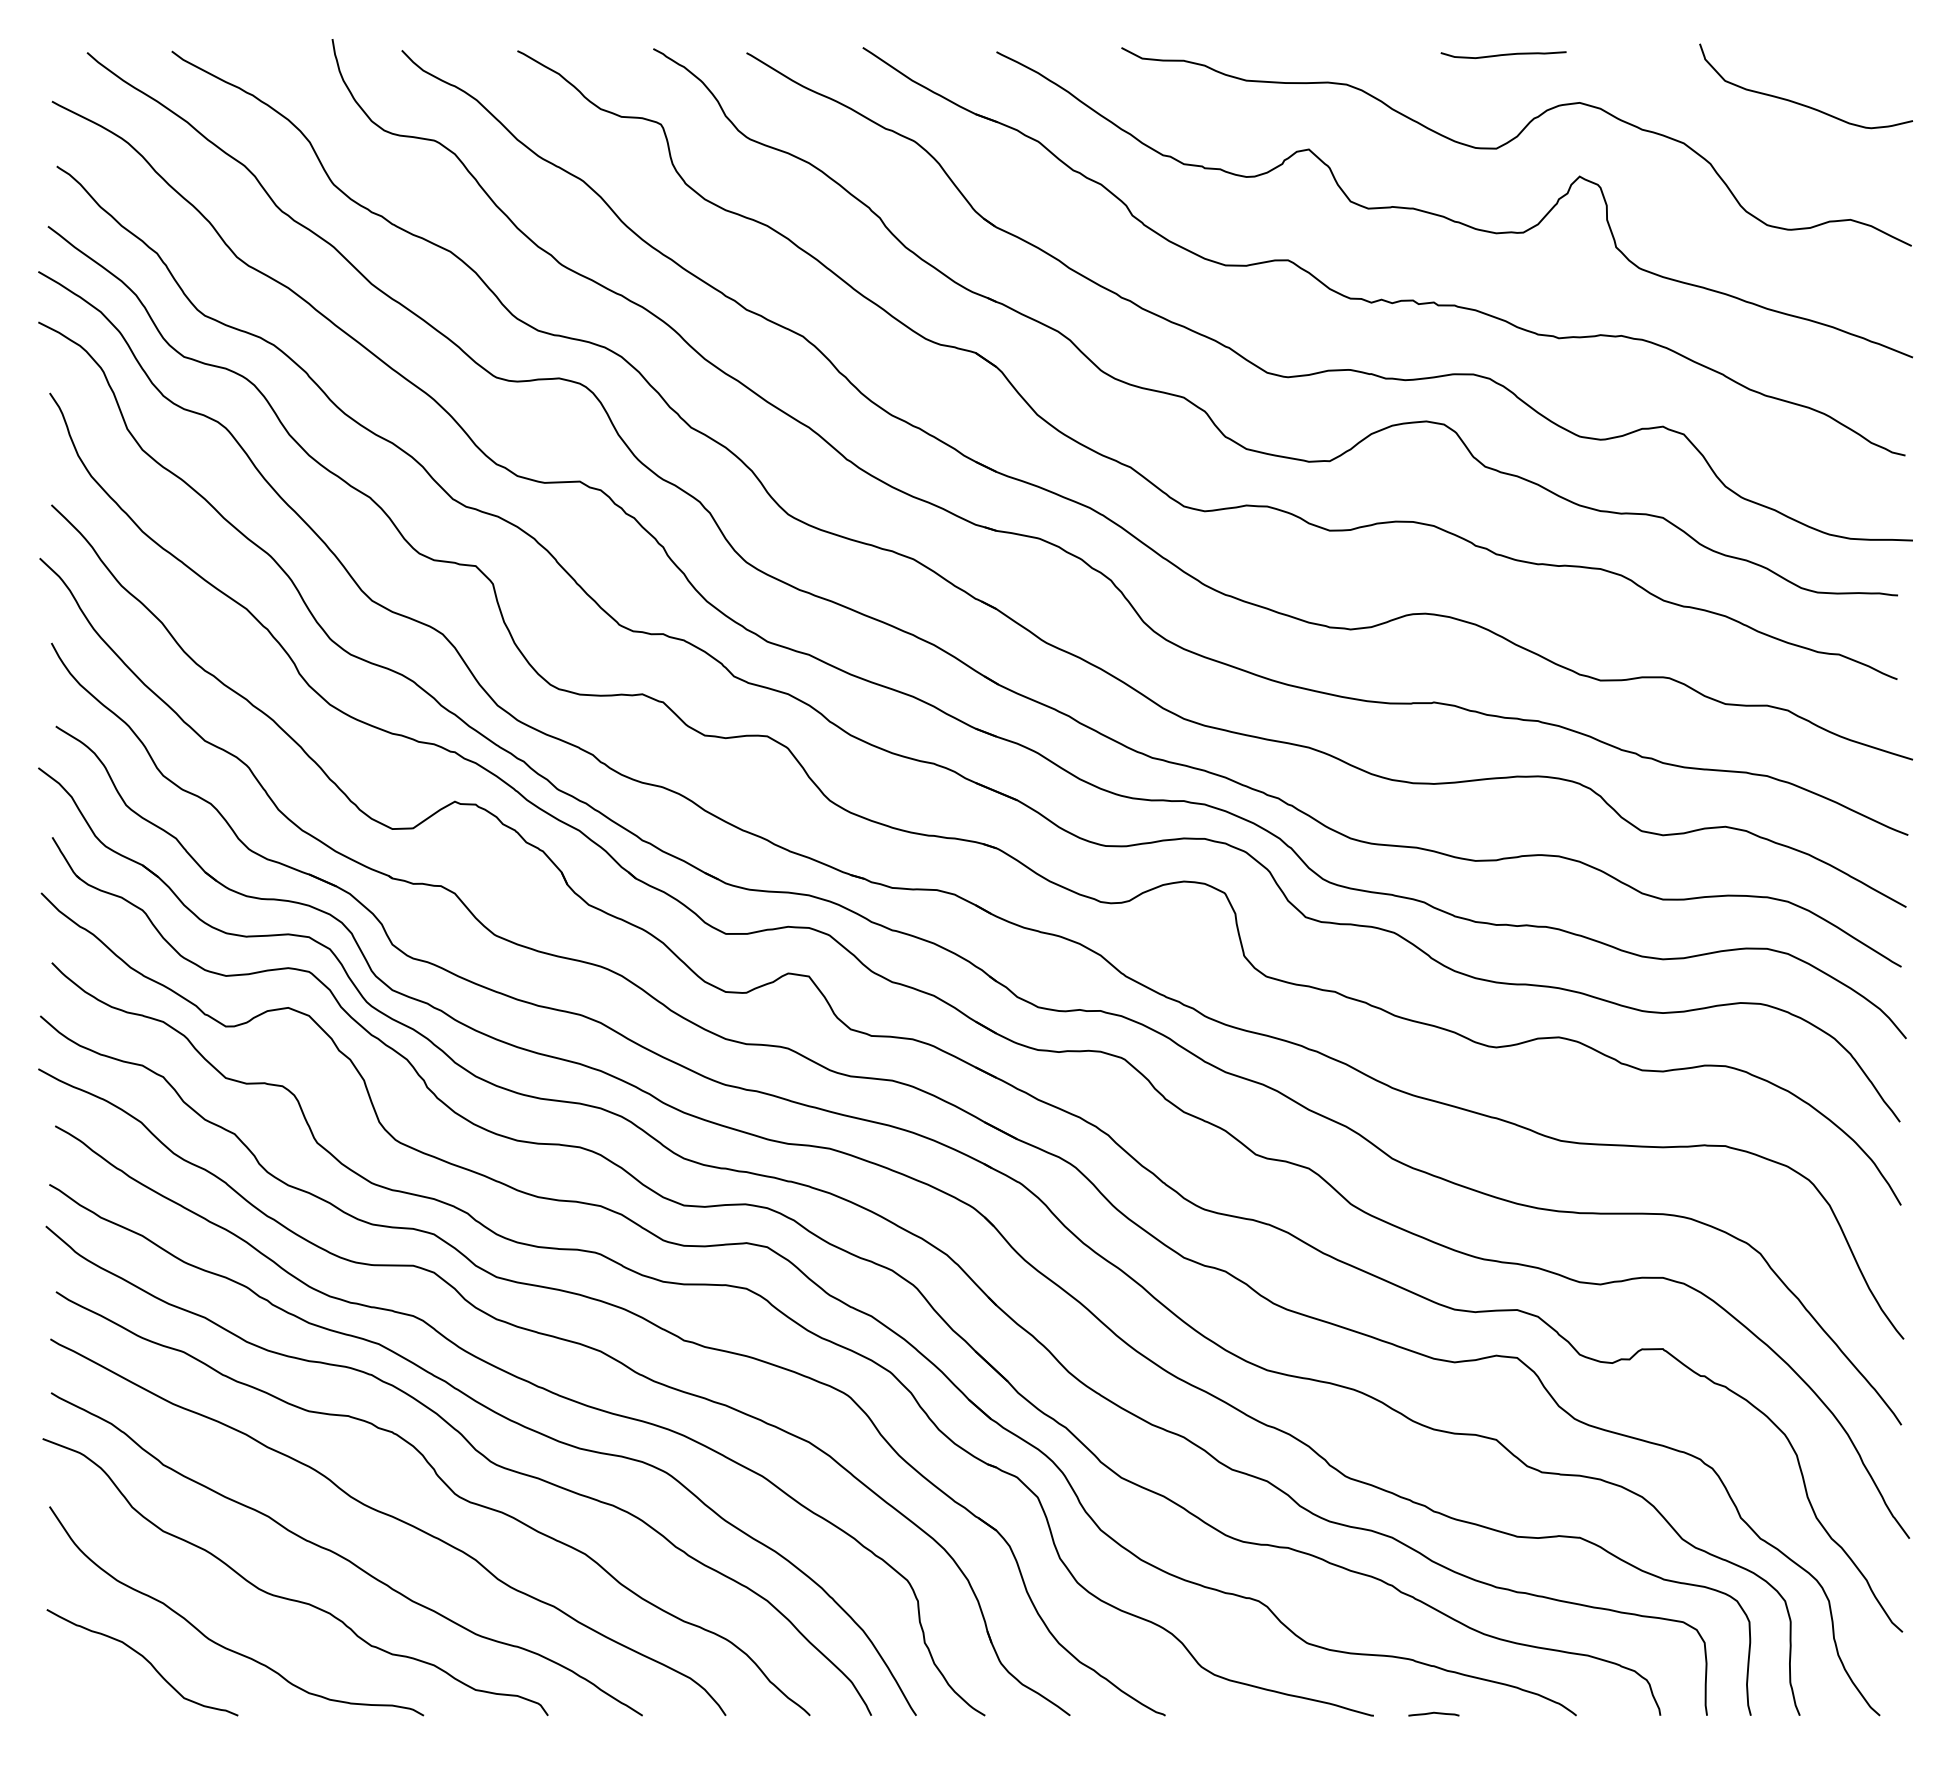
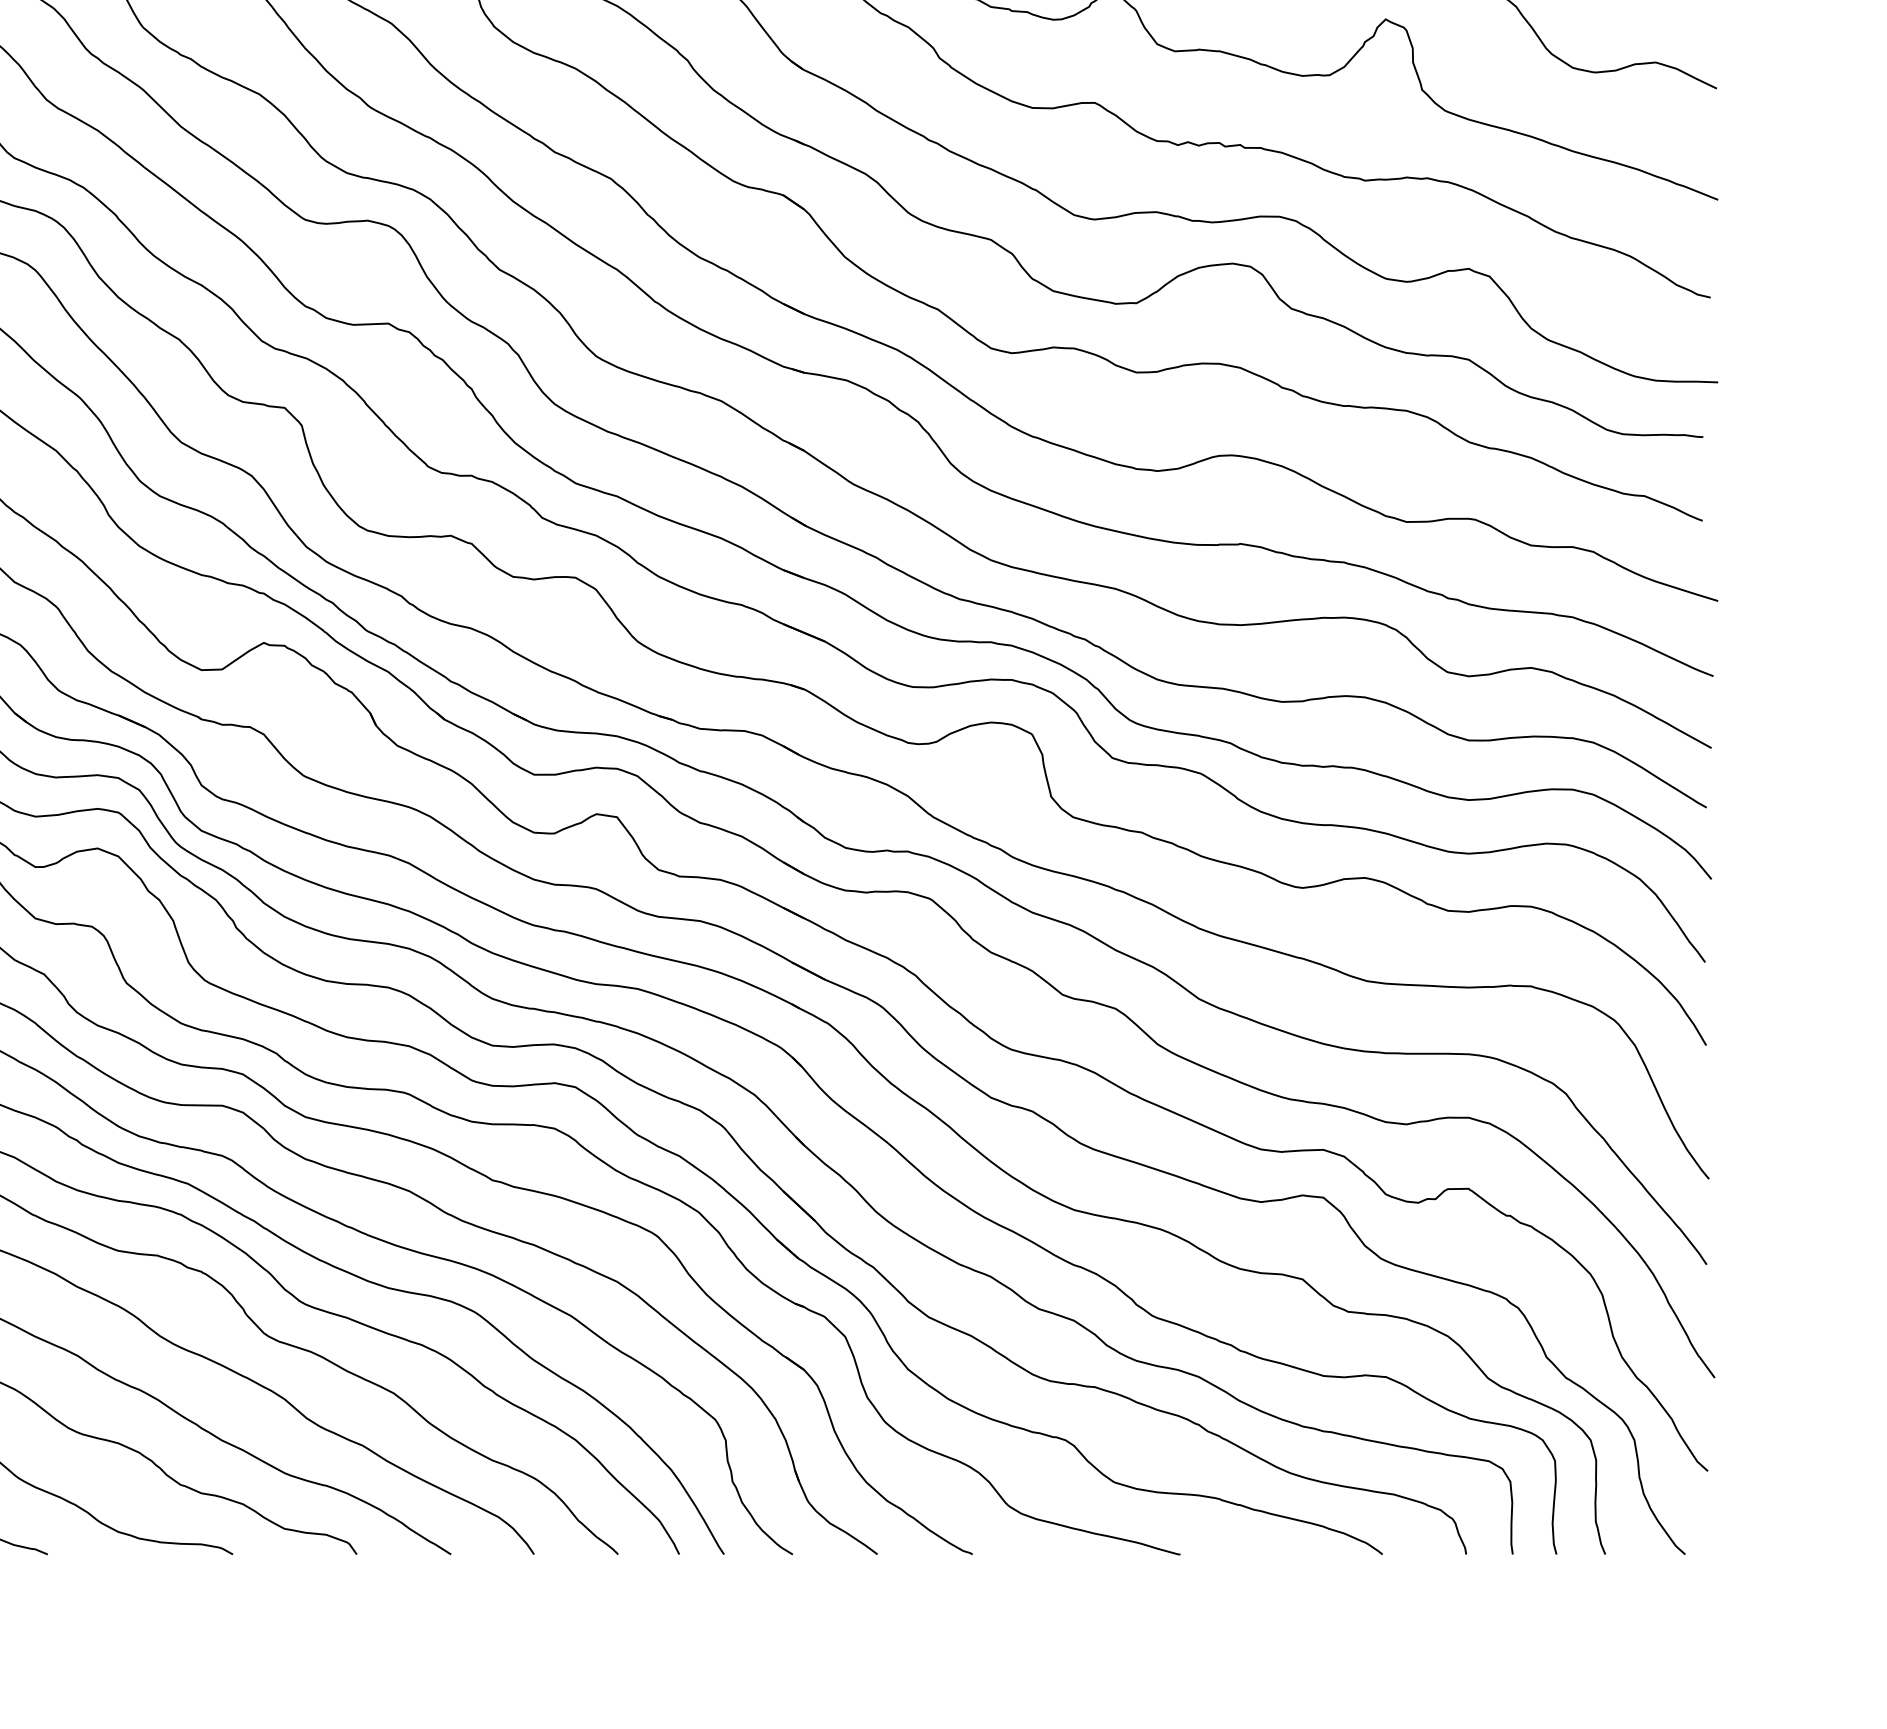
curve: (1433, 1713) -> (1239, 1552), removed

